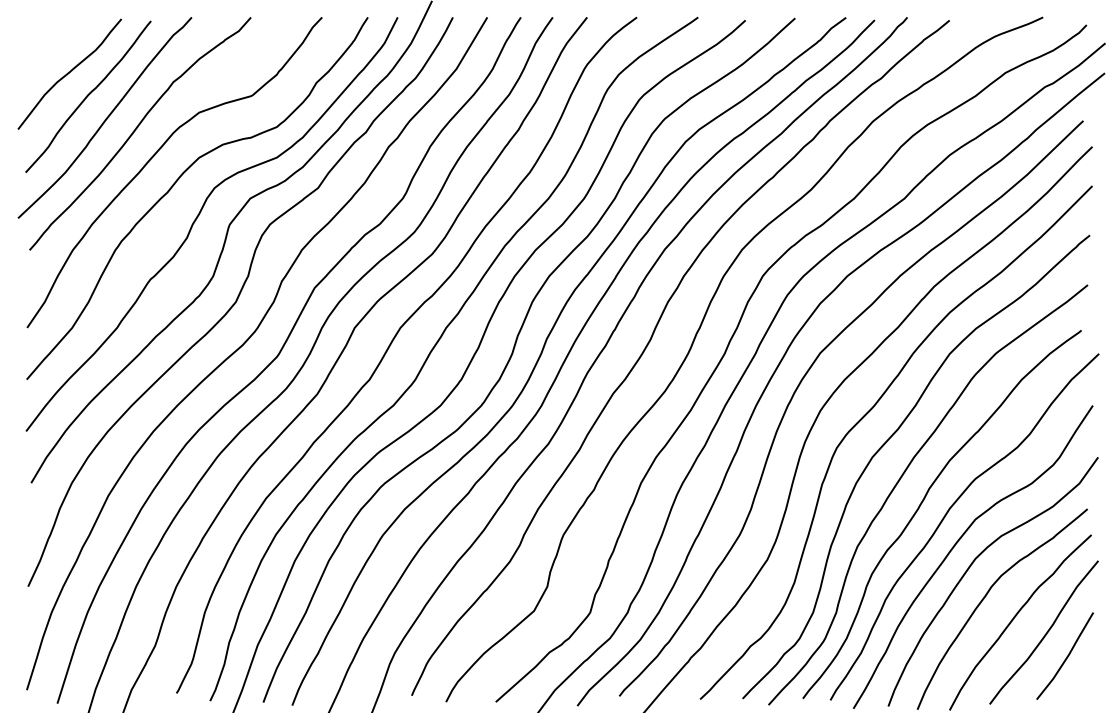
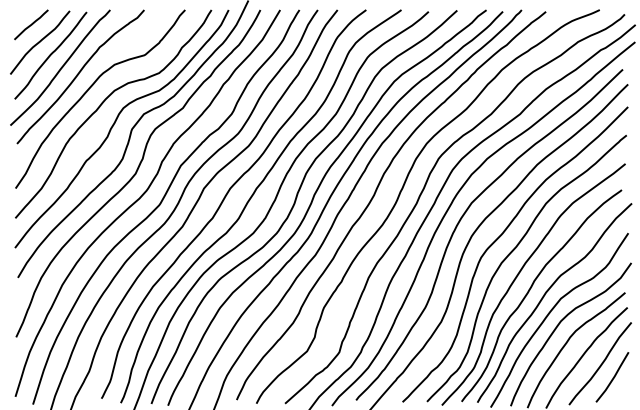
line: (54, 42) -> (31, 24), added

